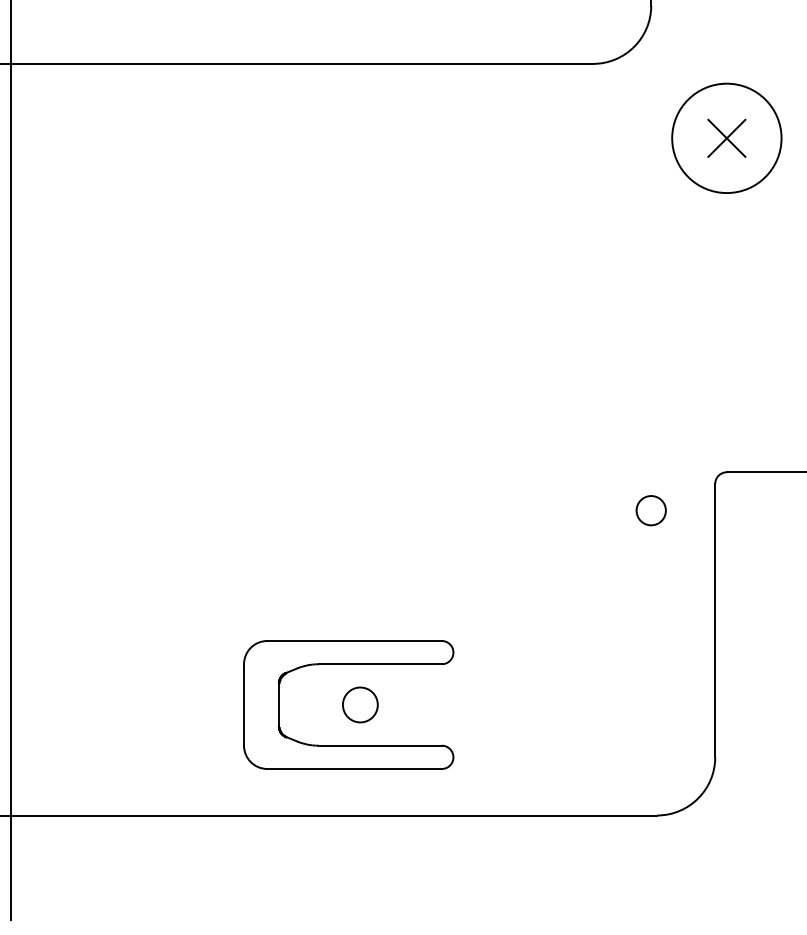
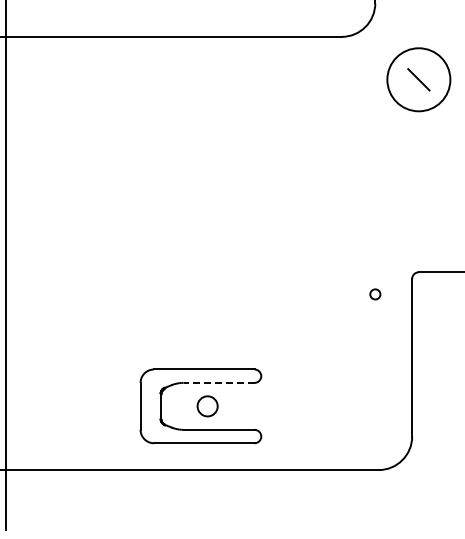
line: (726, 137) -> (418, 79), removed
circle: (651, 510) -> (375, 294), size x0.6
line: (379, 663) -> (218, 382), solid -> dashed

